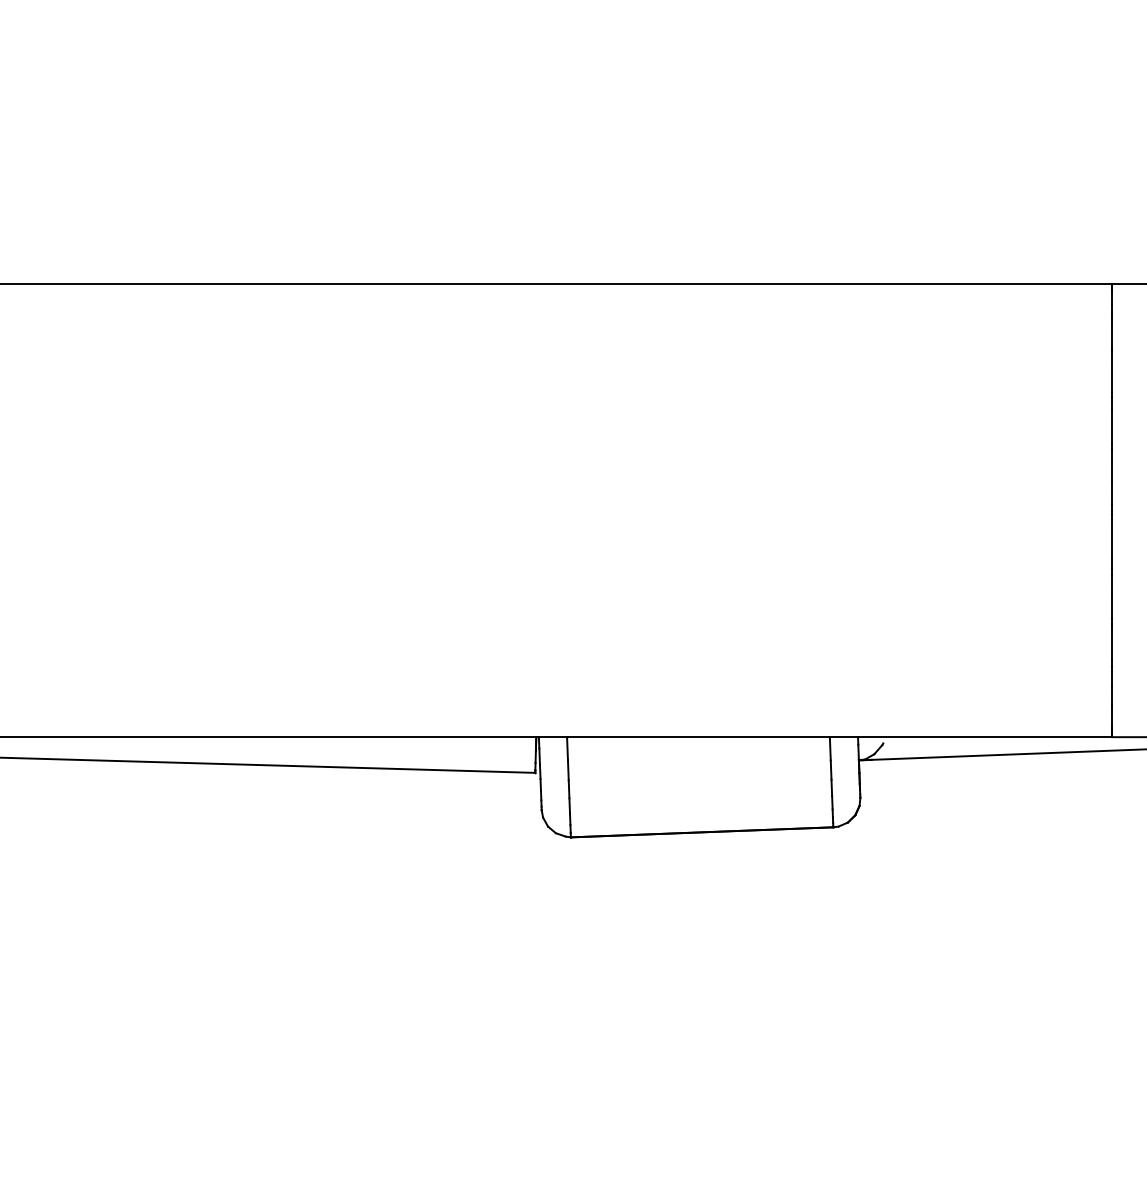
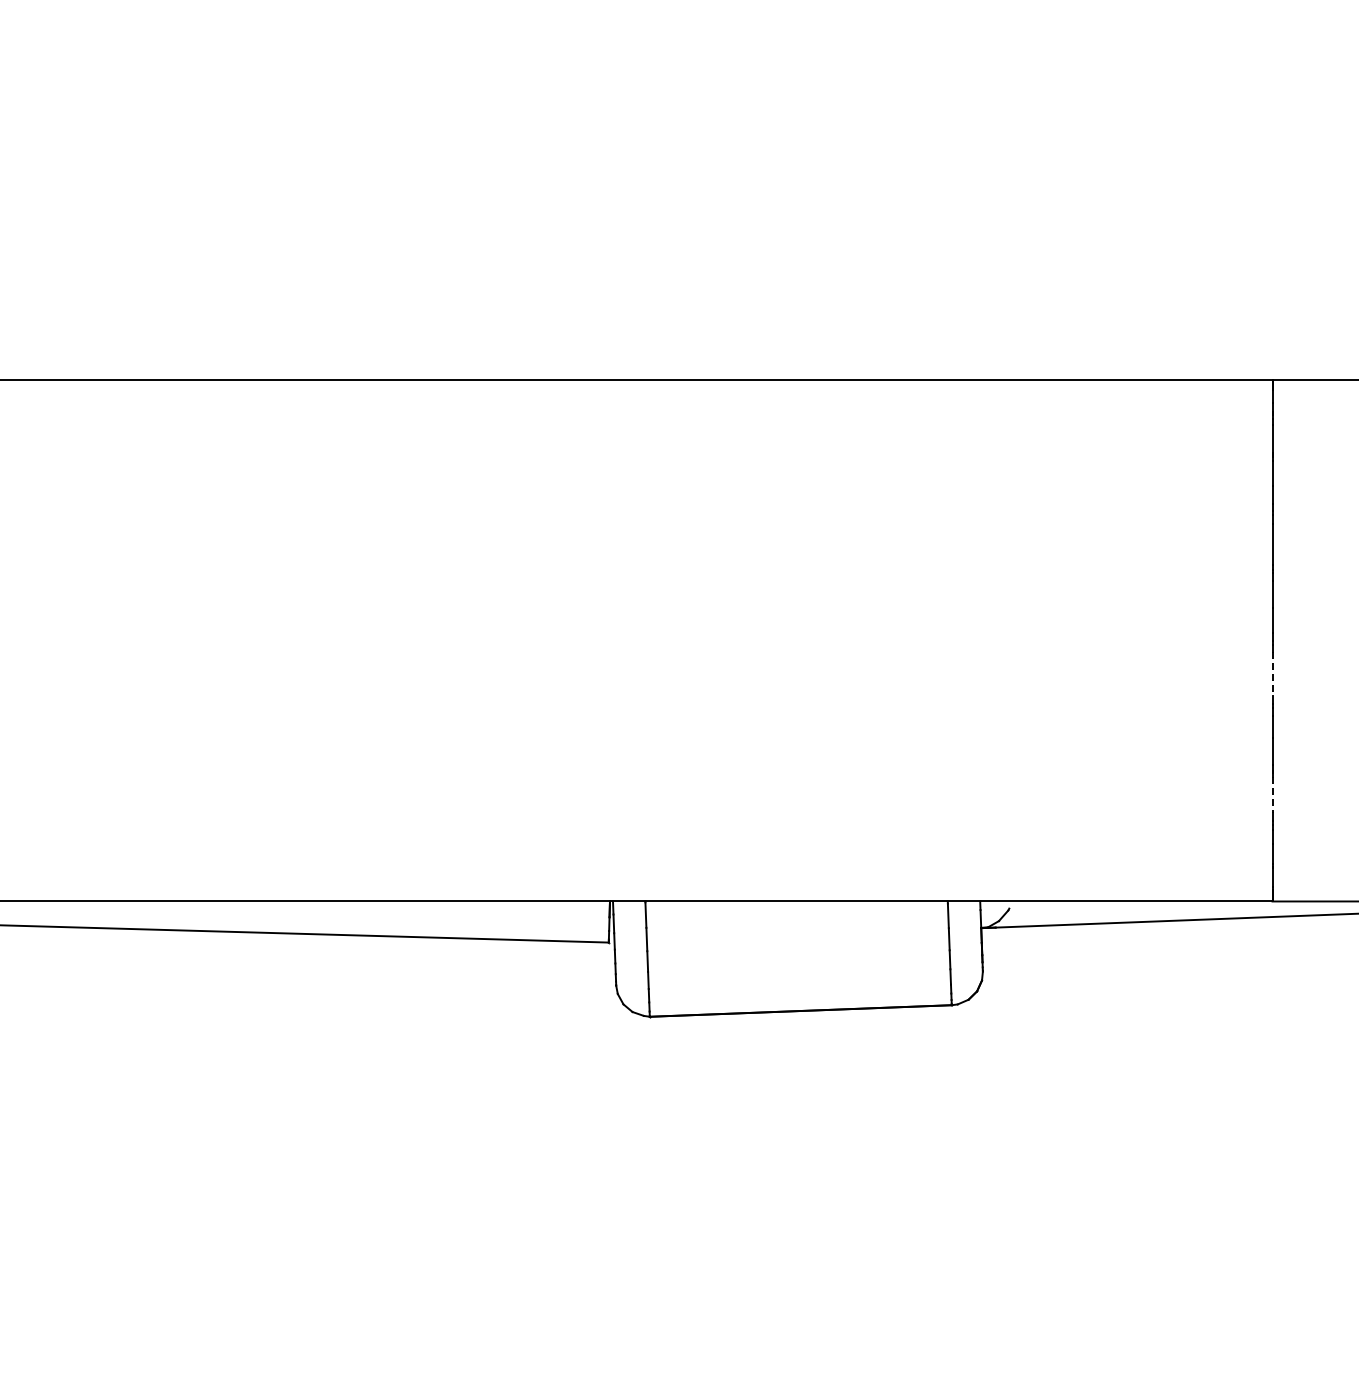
line: (1112, 539) -> (1272, 673), solid -> dashed
line: (1112, 645) -> (1272, 795), solid -> dashed

